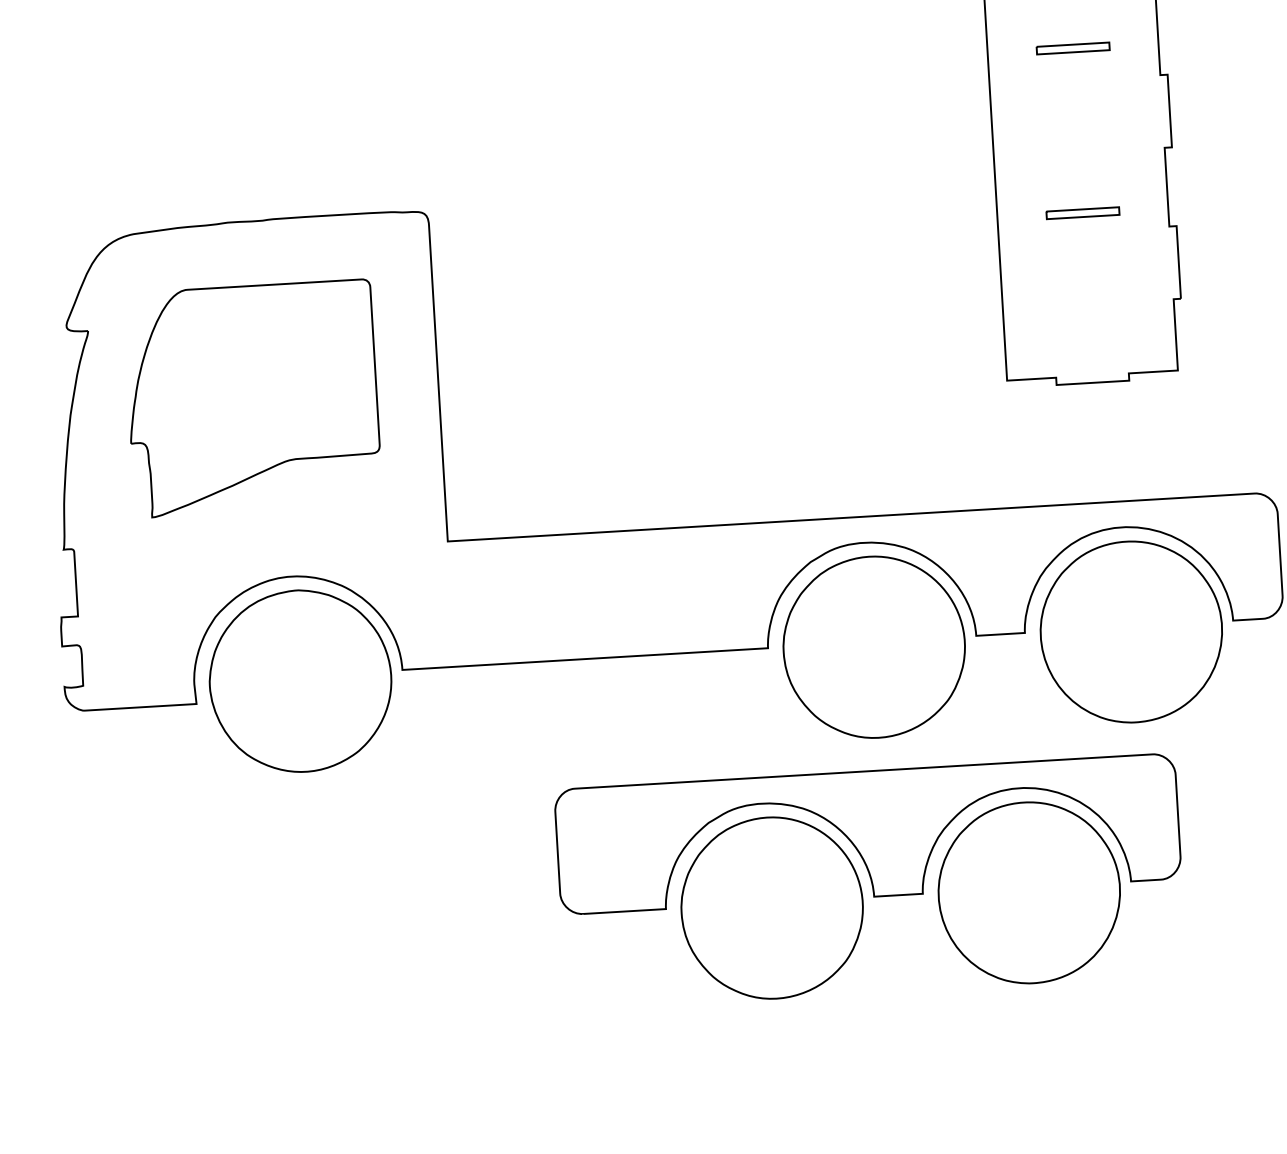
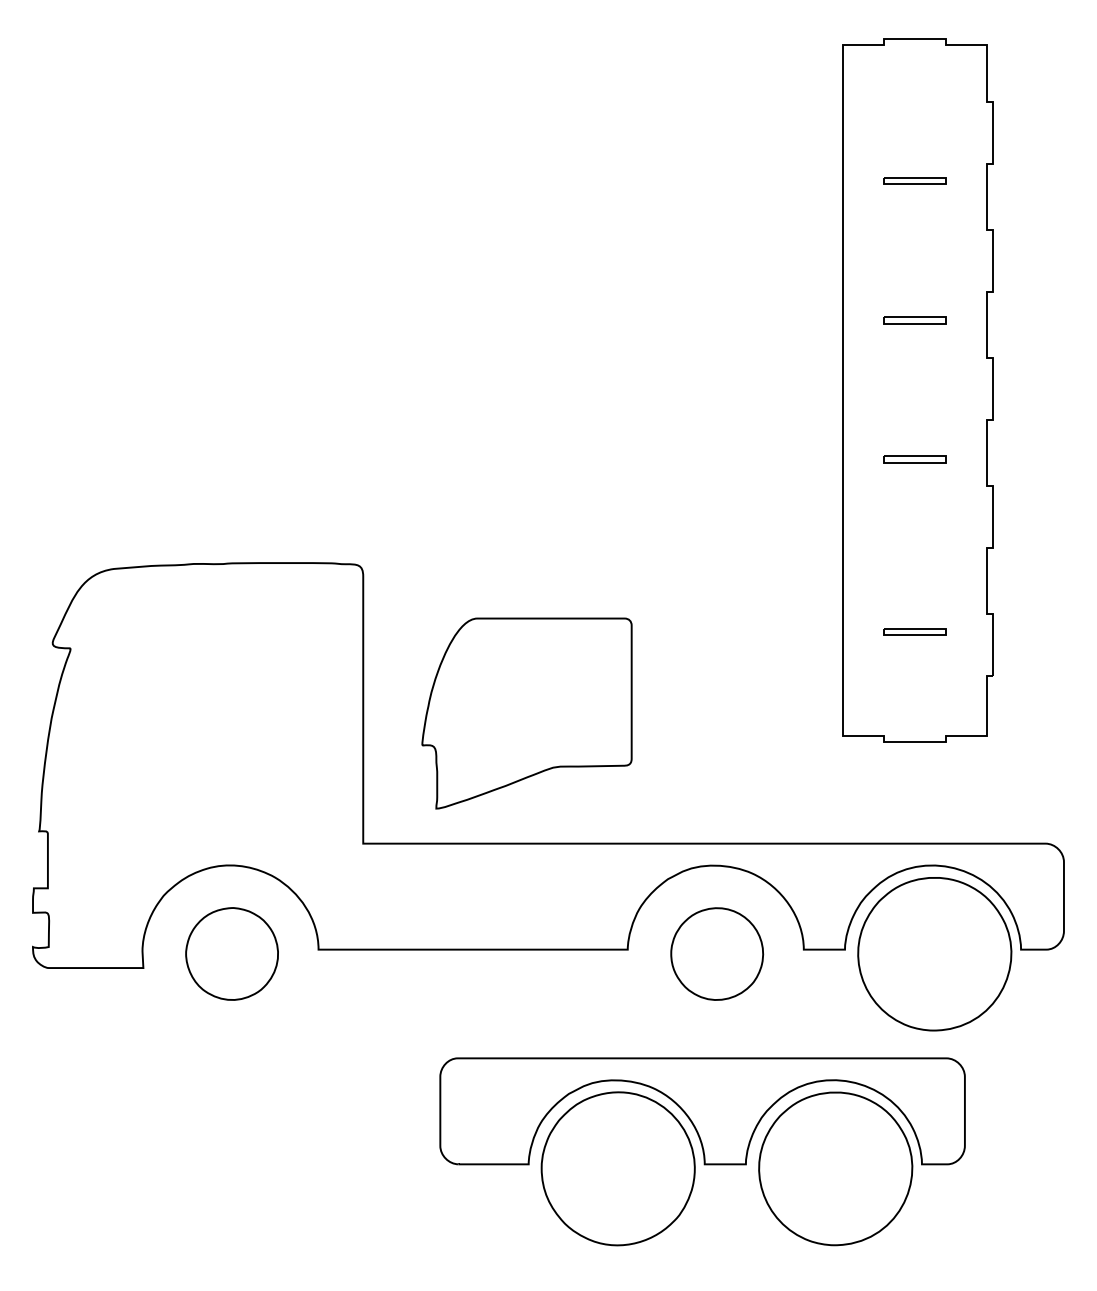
part: (1082, 212) -> (914, 631), moved
part: (252, 398) -> (526, 713), moved
part: (873, 646) -> (716, 953), size x0.6
part: (299, 680) -> (231, 953), size x0.6

